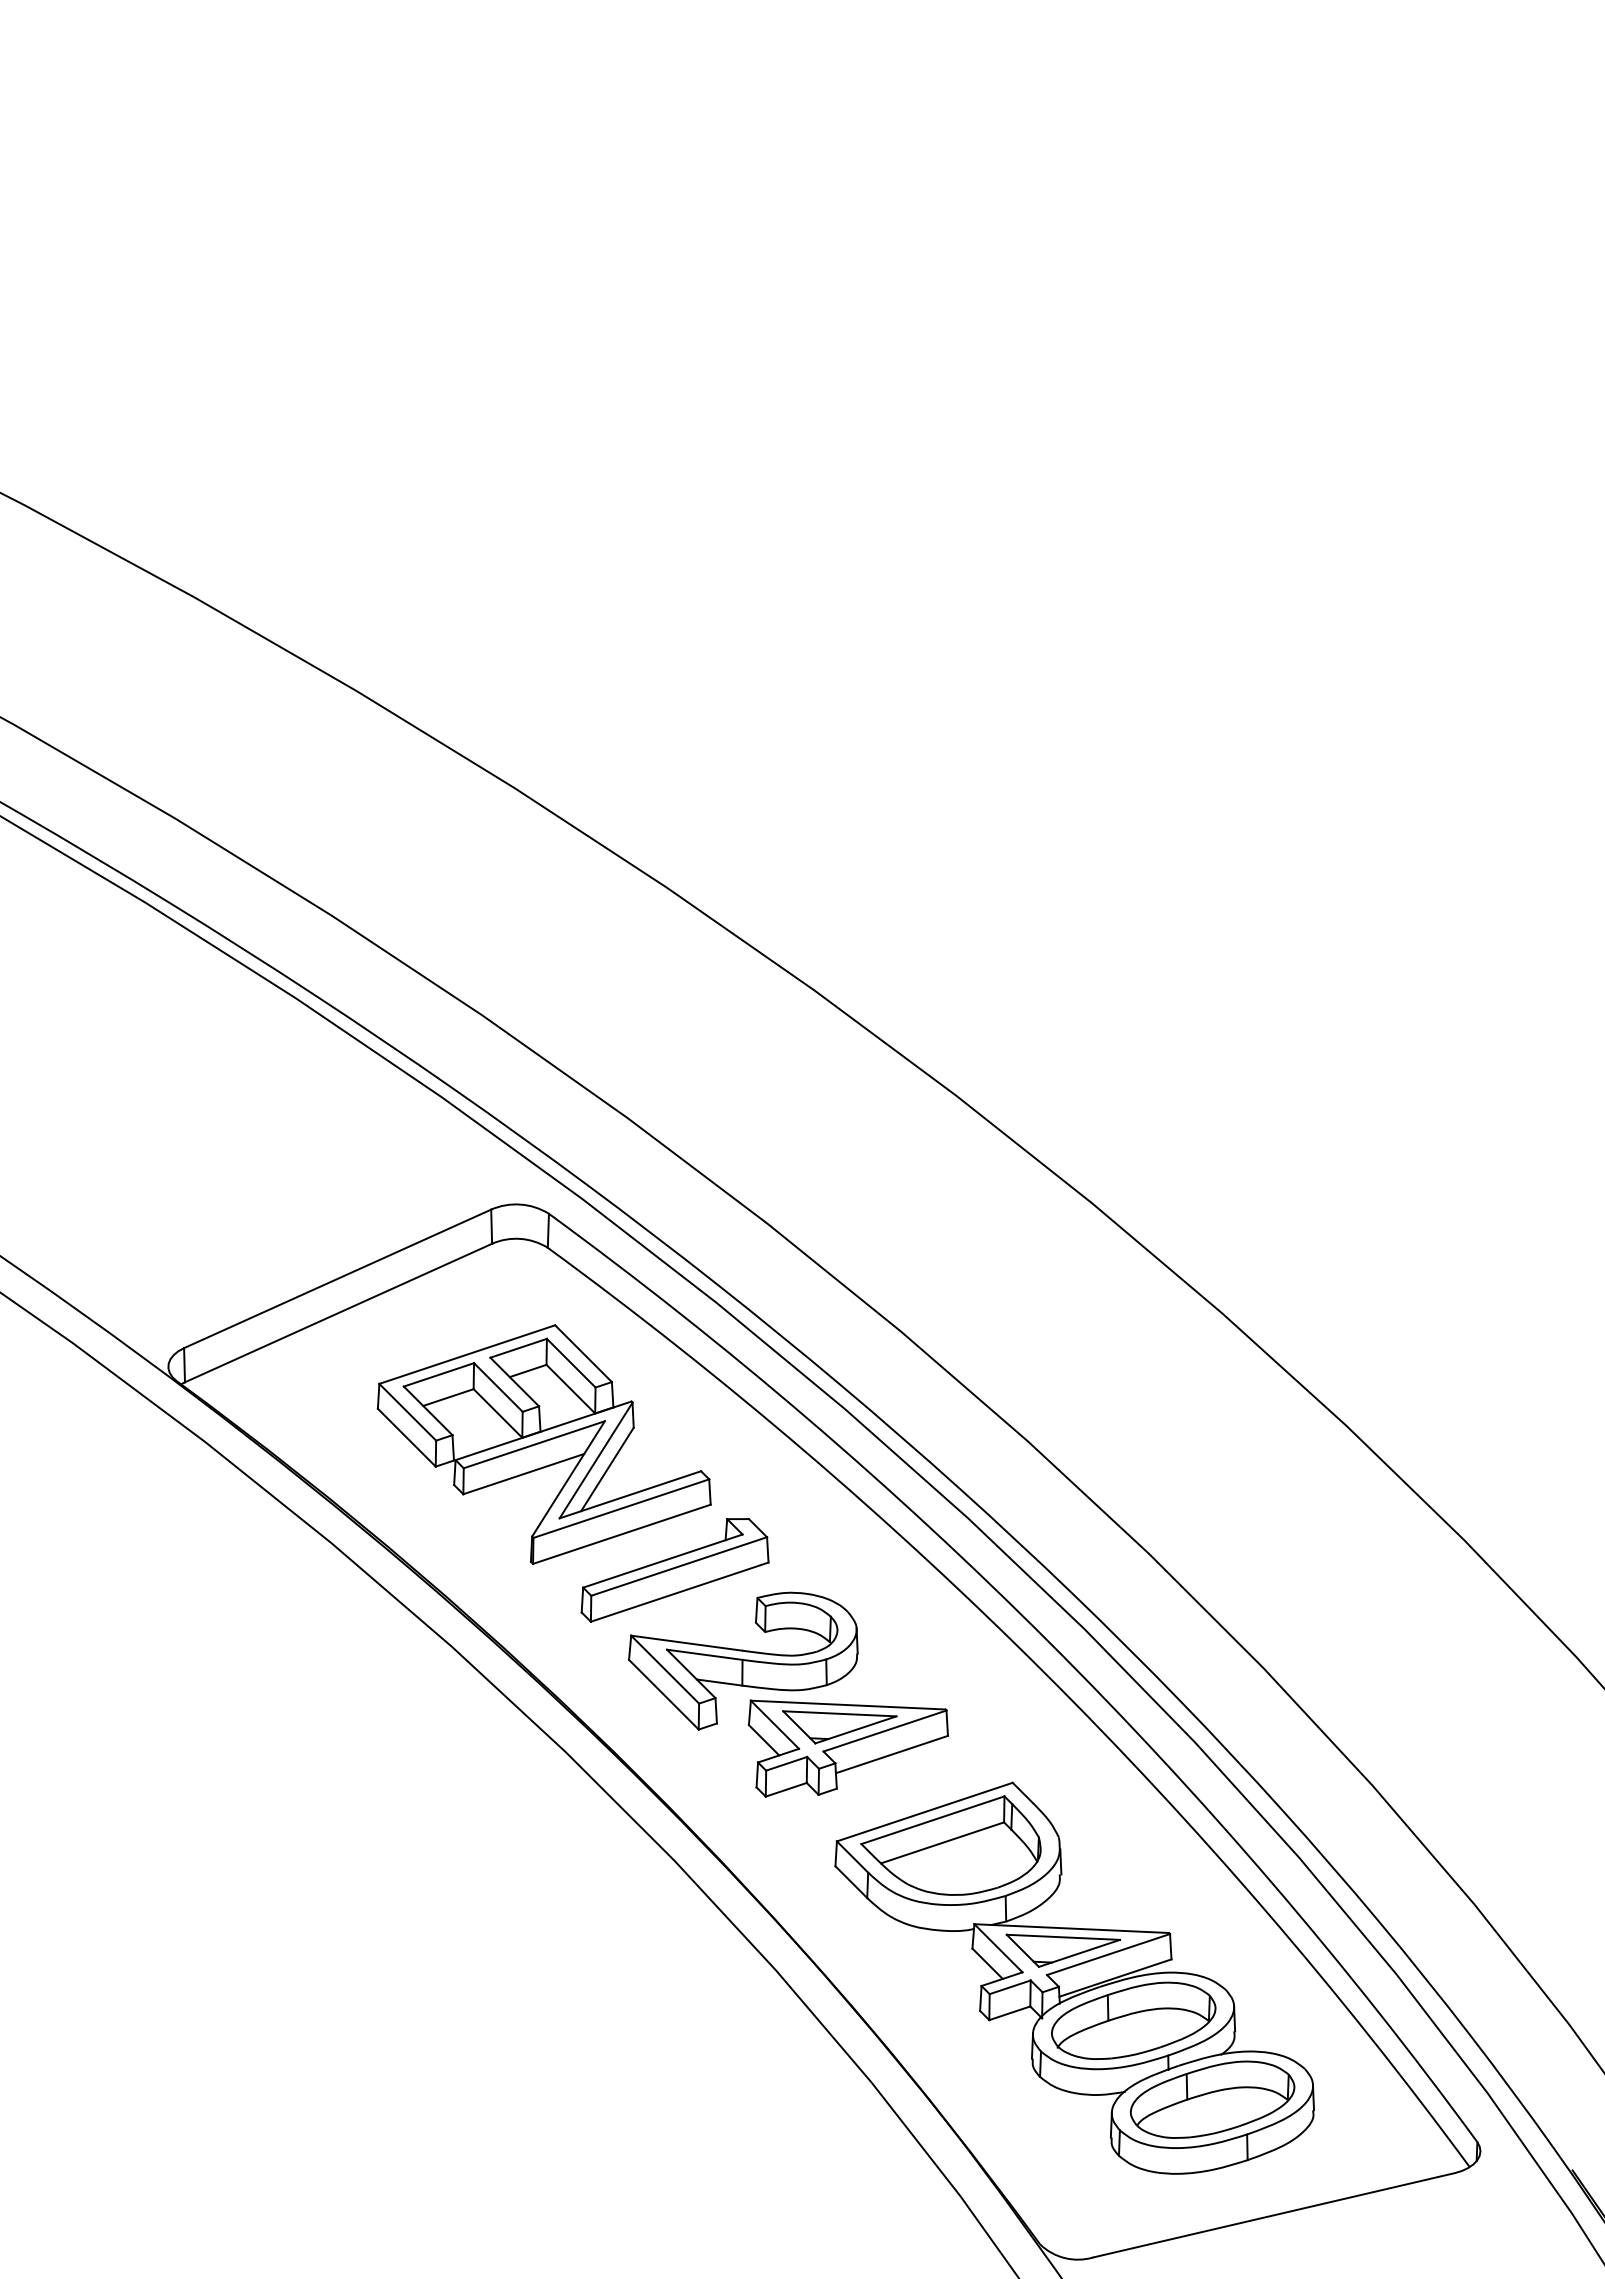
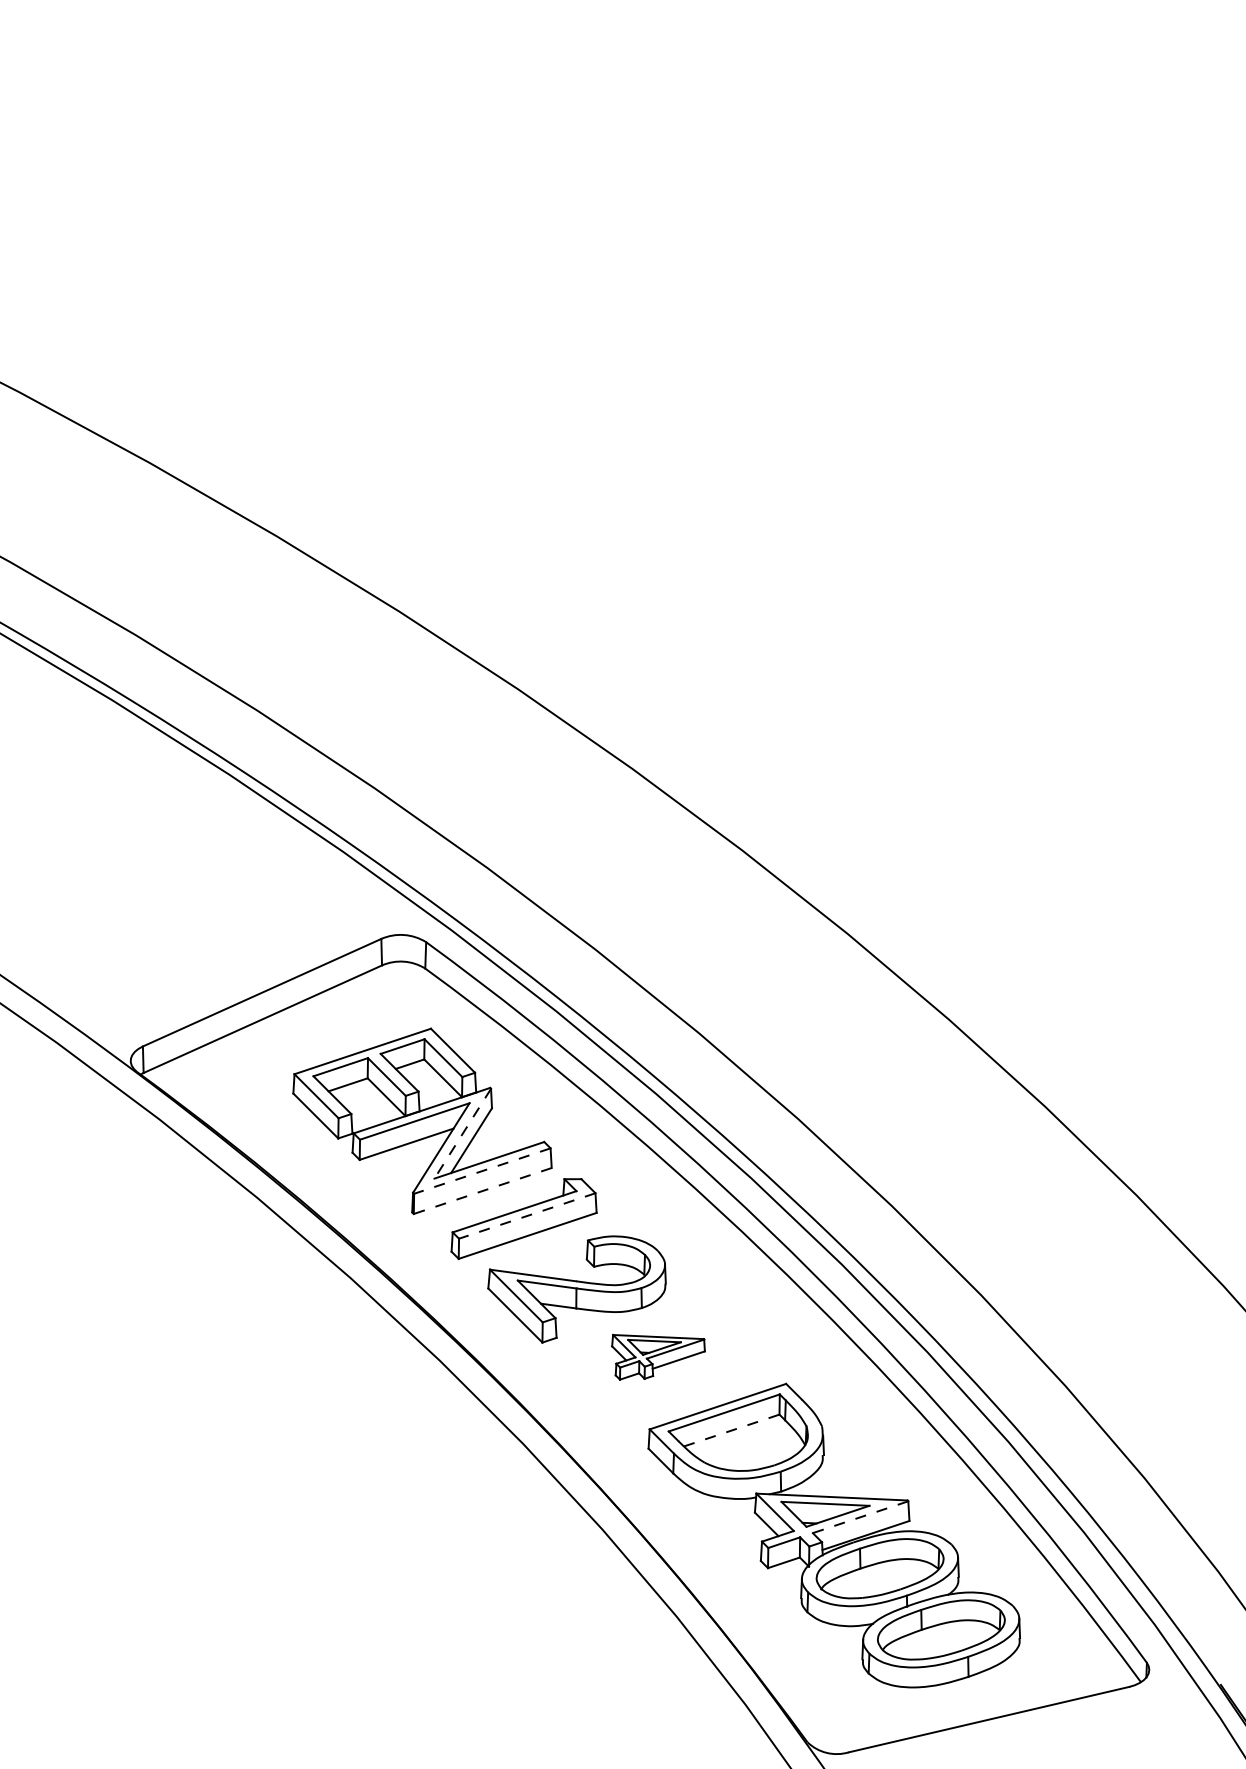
line: (595, 1460) -> (462, 1133), solid -> dashed
line: (621, 1508) -> (482, 1170), solid -> dashed
line: (621, 1534) -> (482, 1191), solid -> dashed
line: (679, 1566) -> (527, 1215), solid -> dashed
part: (847, 1748) -> (657, 1357), size x0.6
line: (942, 1842) -> (731, 1430), solid -> dashed
line: (1108, 1954) -> (860, 1517), solid -> dashed

